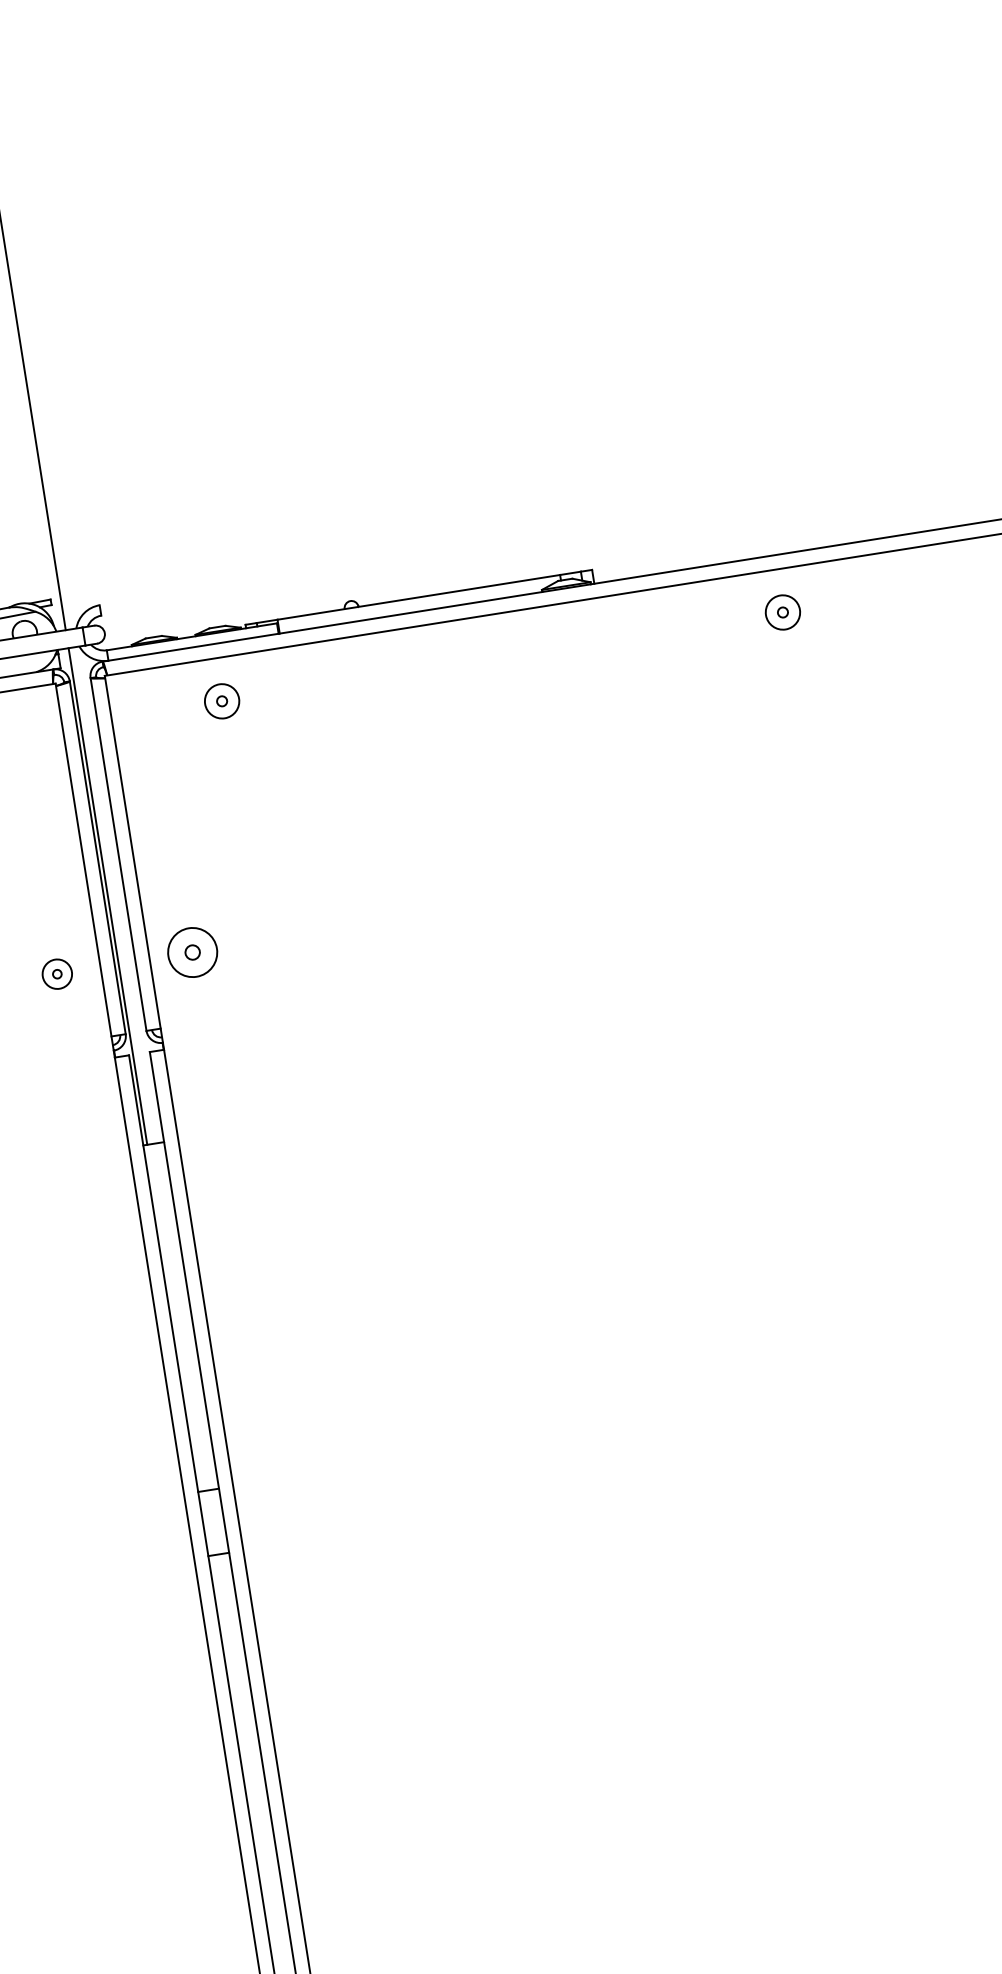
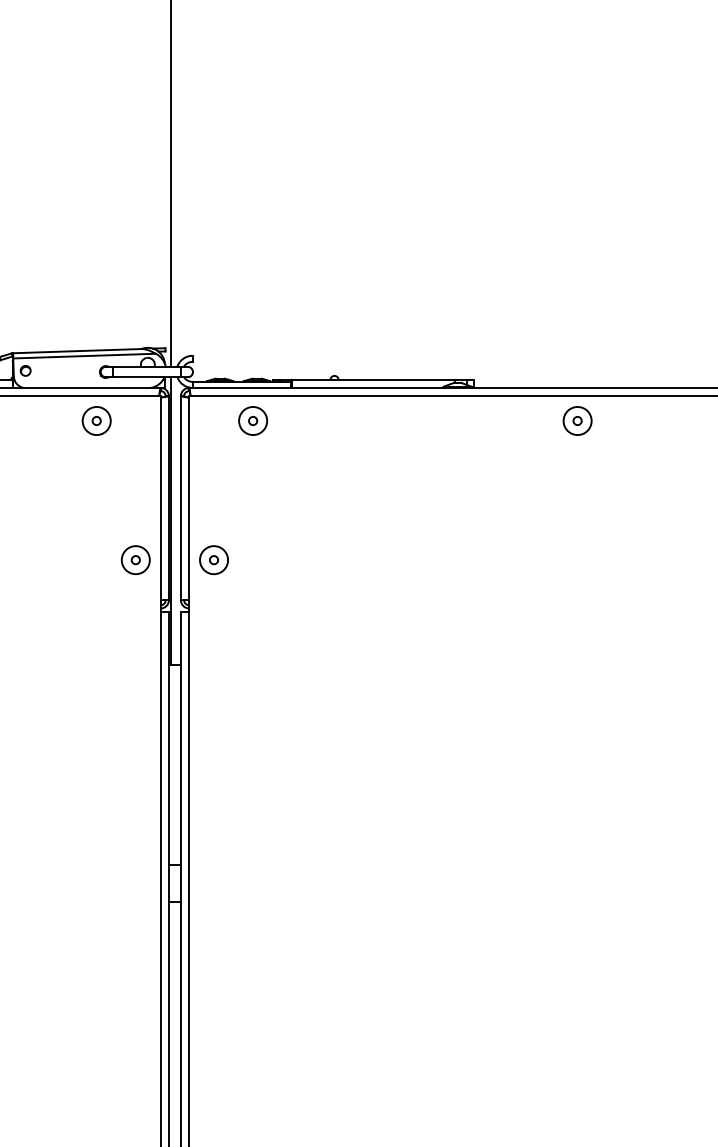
part: (782, 611) -> (577, 420), size x1.43
part: (220, 700) -> (252, 420), size x1.43
part: (57, 974) -> (135, 560), size x1.67

